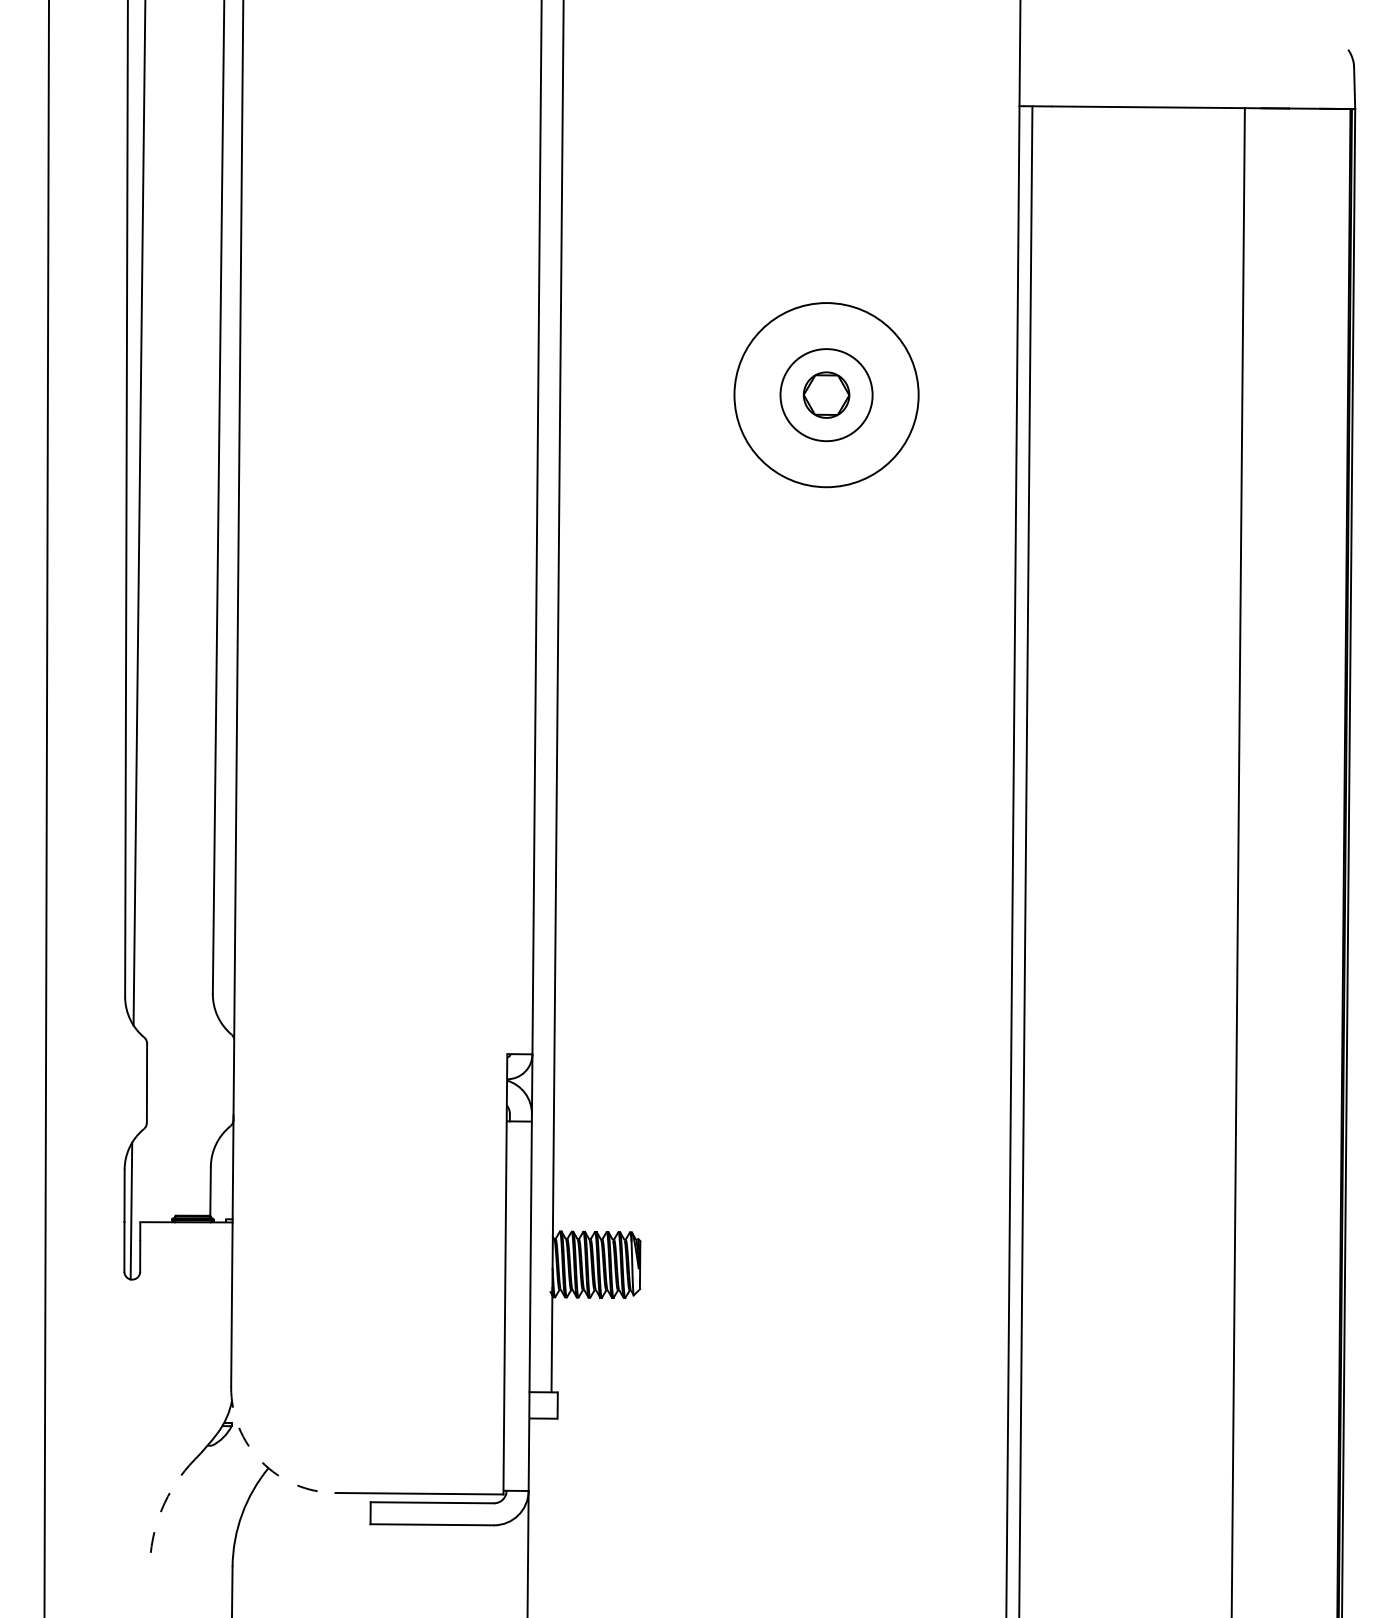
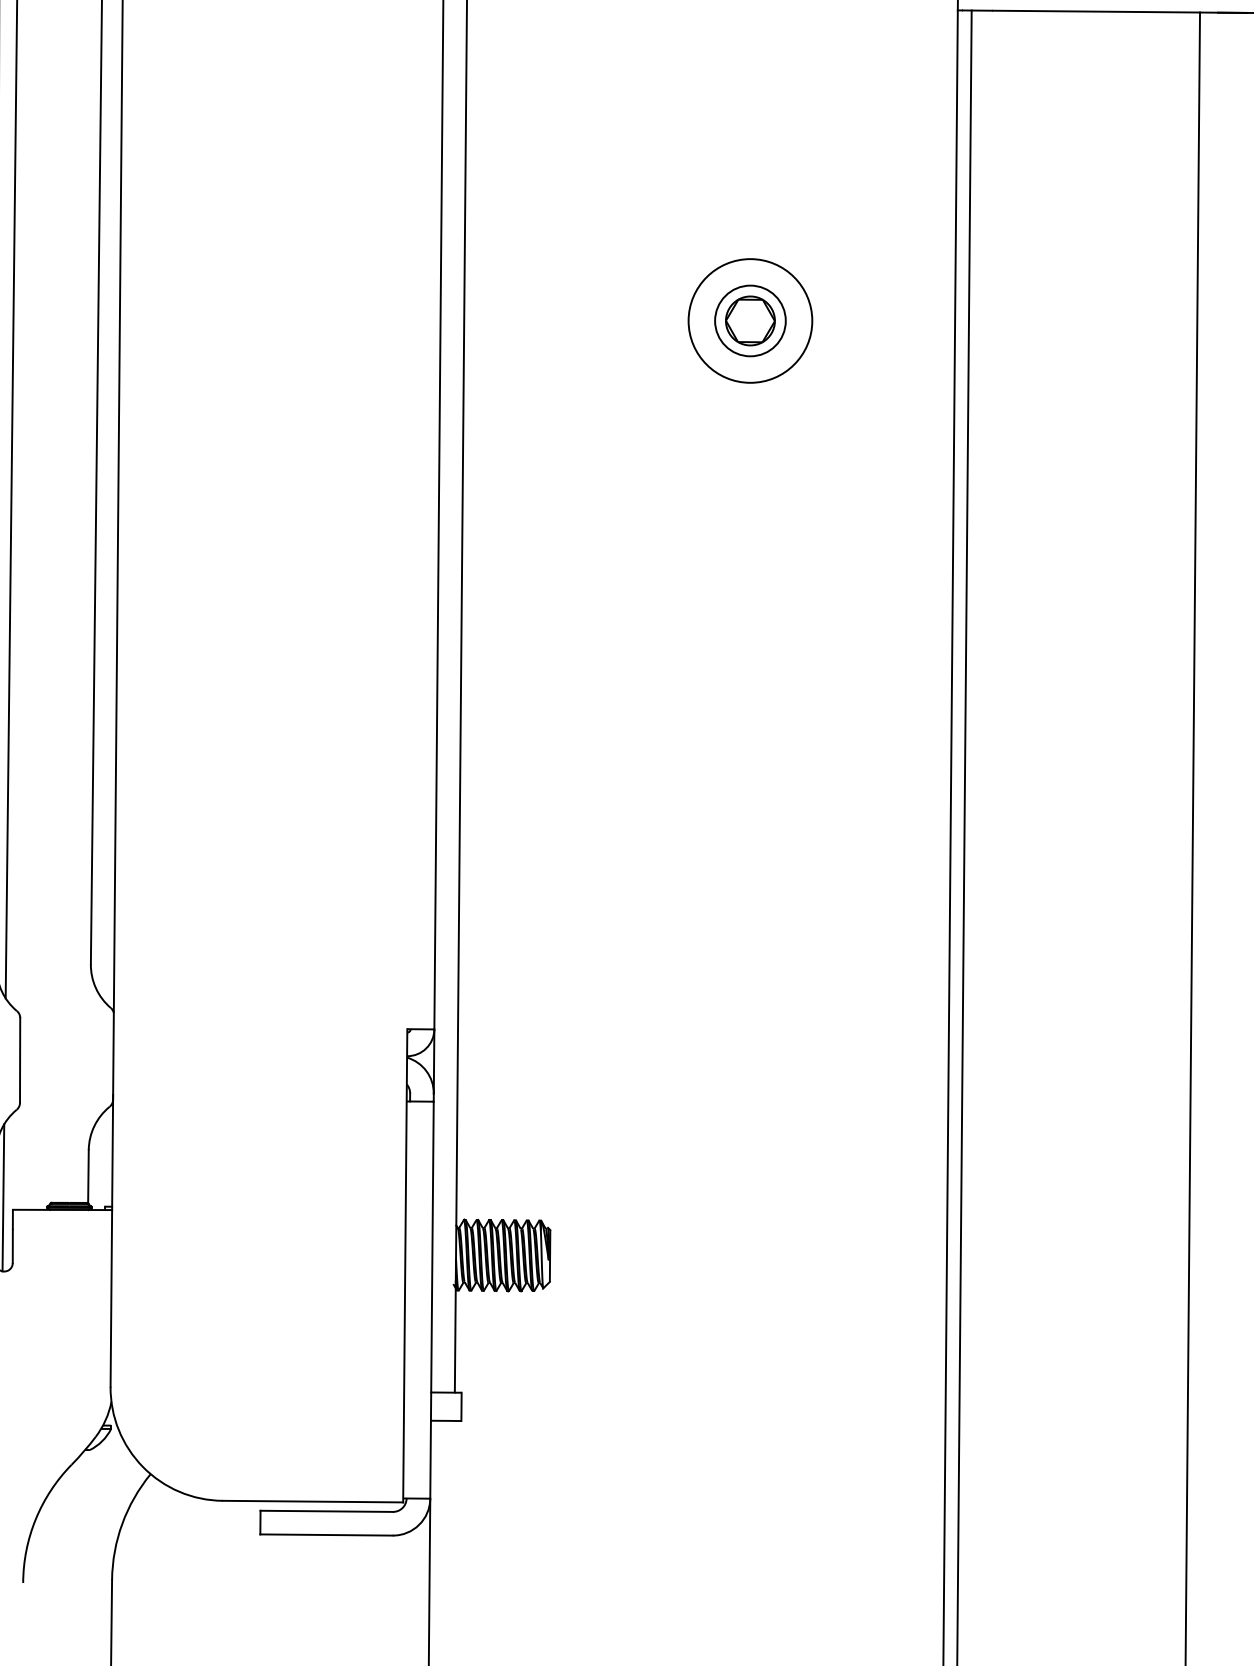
circle: (826, 394) -> (750, 320), size x0.62
circle: (826, 395) -> (750, 321), size x0.71
arc: (261, 1461) -> (143, 1466), dashed -> solid
arc: (161, 1510) -> (35, 1519), dashed -> solid

